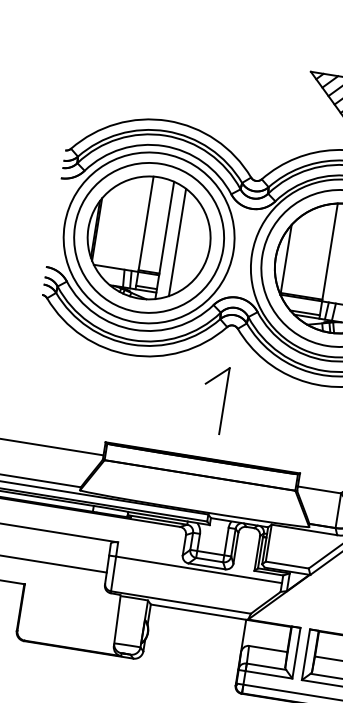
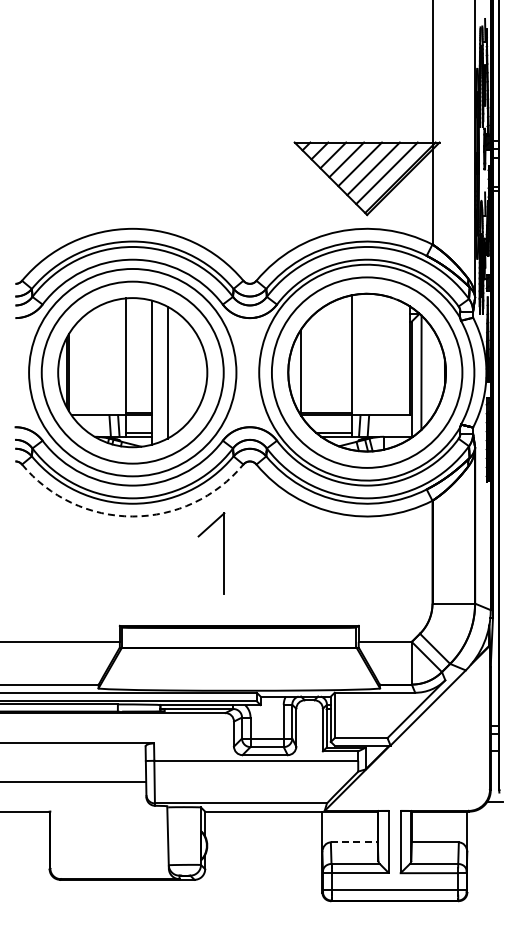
arc: (130, 354) -> (132, 516), solid -> dashed
part: (223, 400) -> (223, 553), moved
line: (268, 649) -> (354, 842), solid -> dashed

